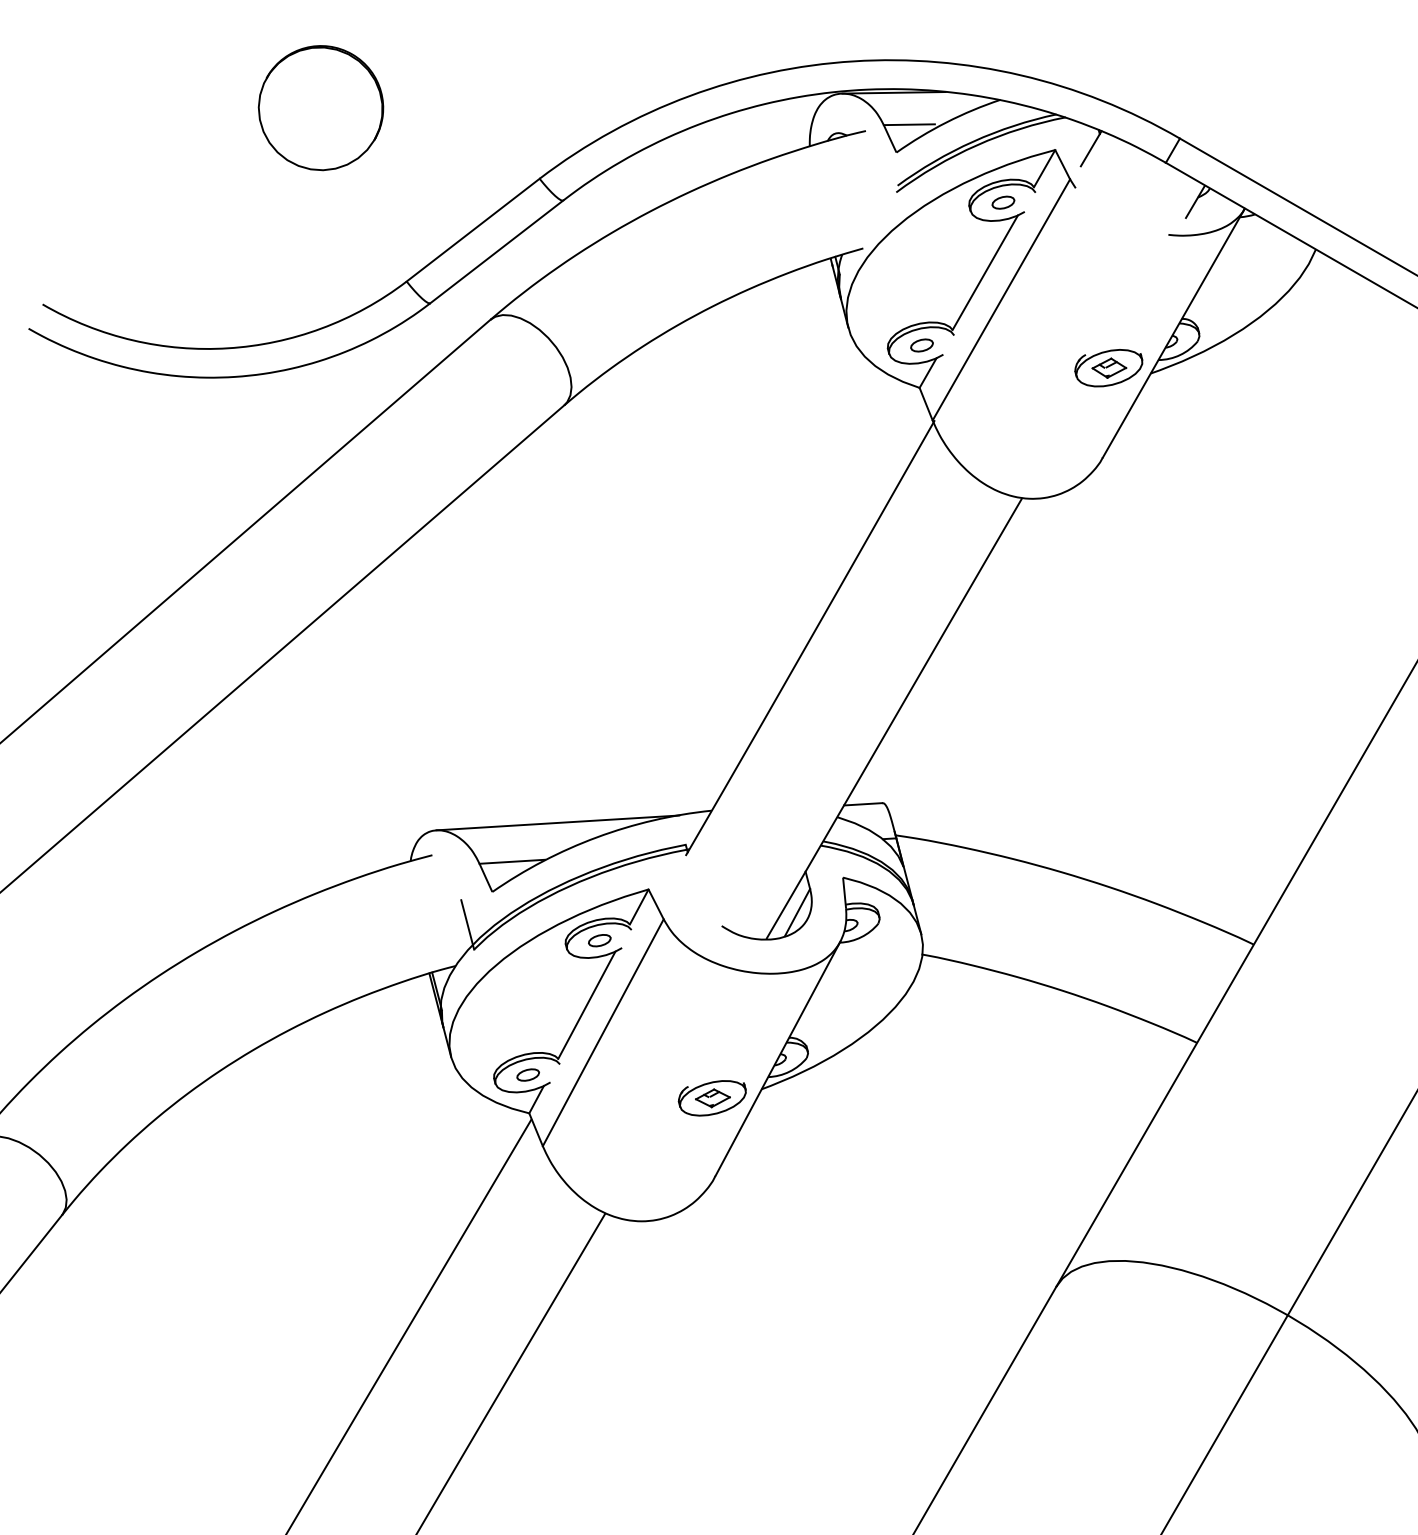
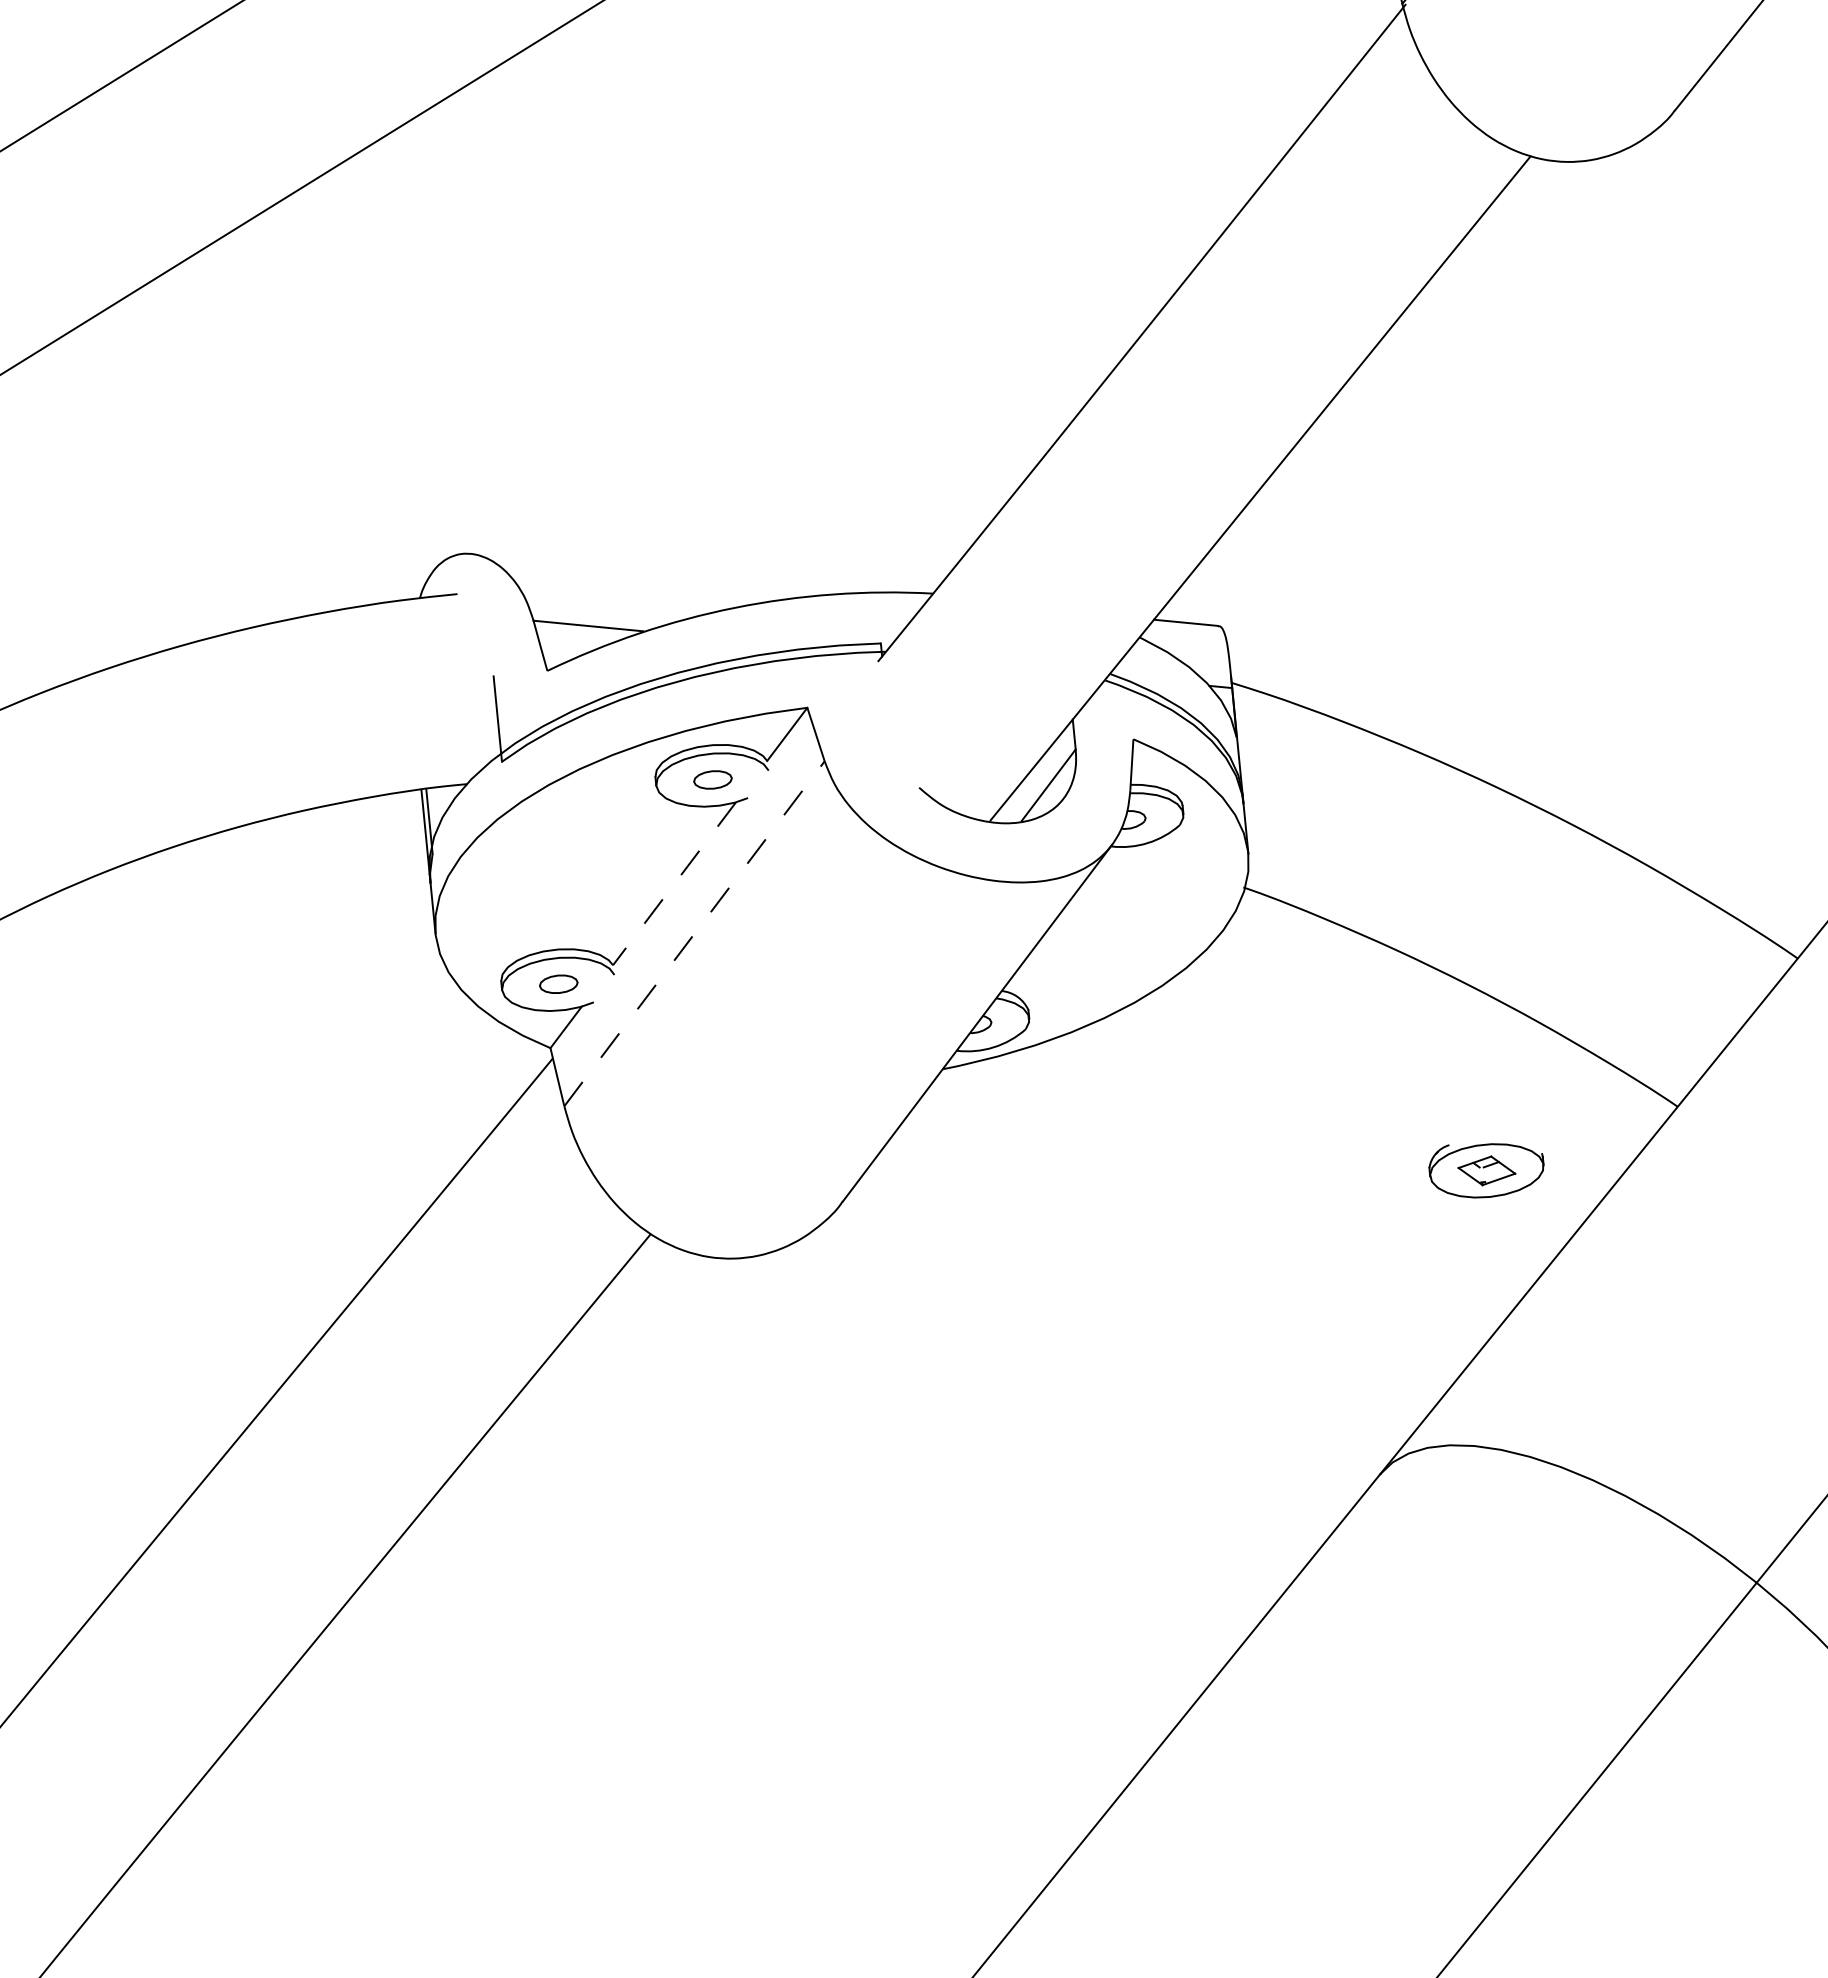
line: (557, 822) -> (673, 572), removed
line: (586, 1005) -> (673, 884), solid -> dashed
line: (603, 1032) -> (694, 933), solid -> dashed
part: (711, 1098) -> (1484, 1170), moved

